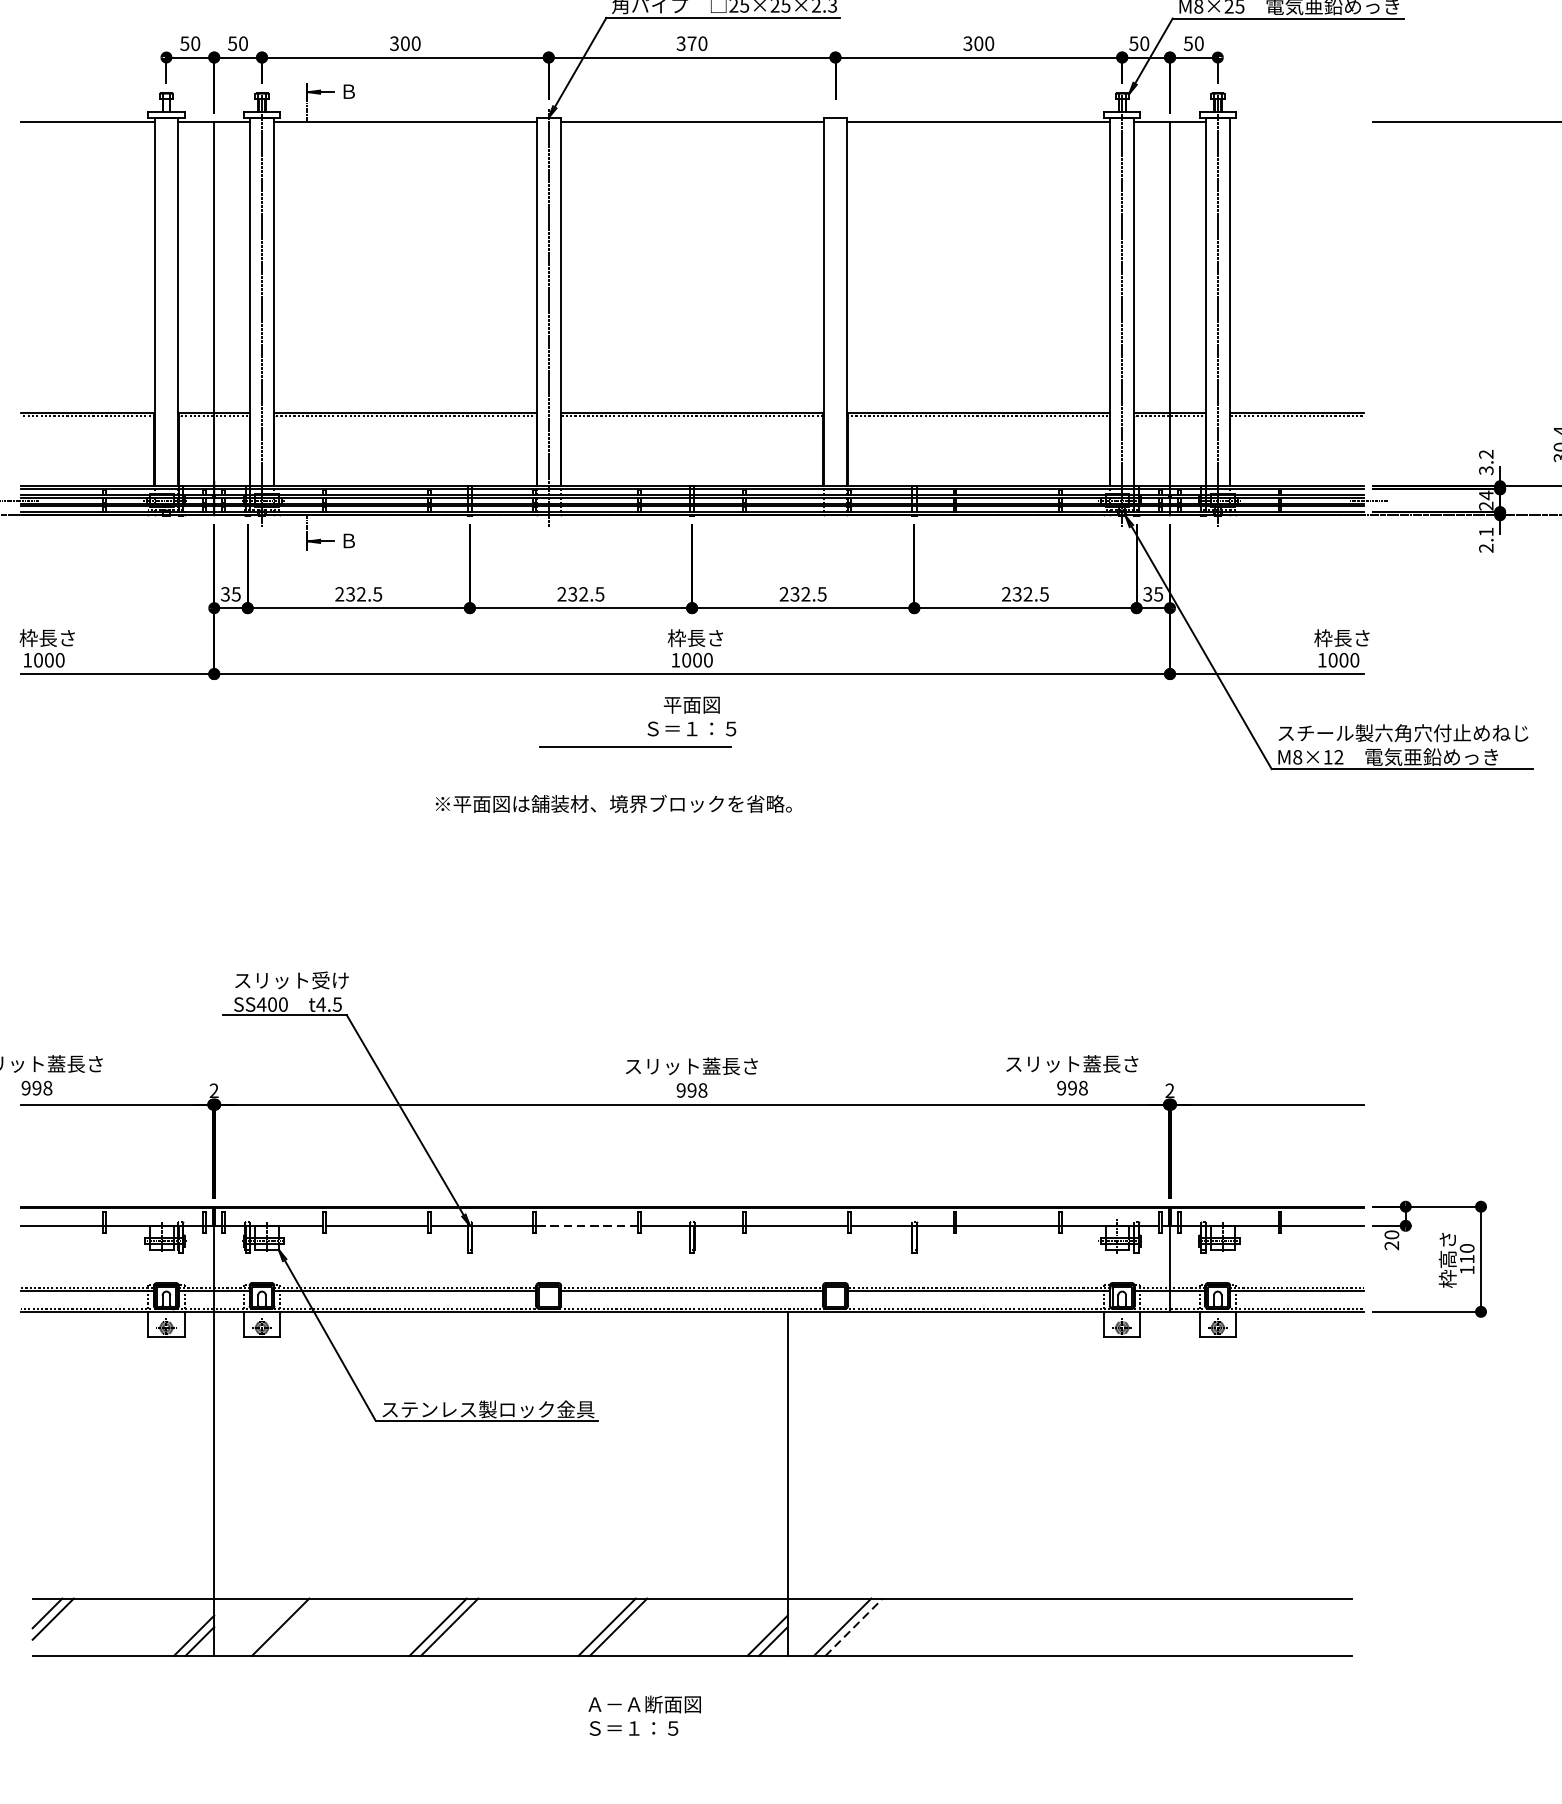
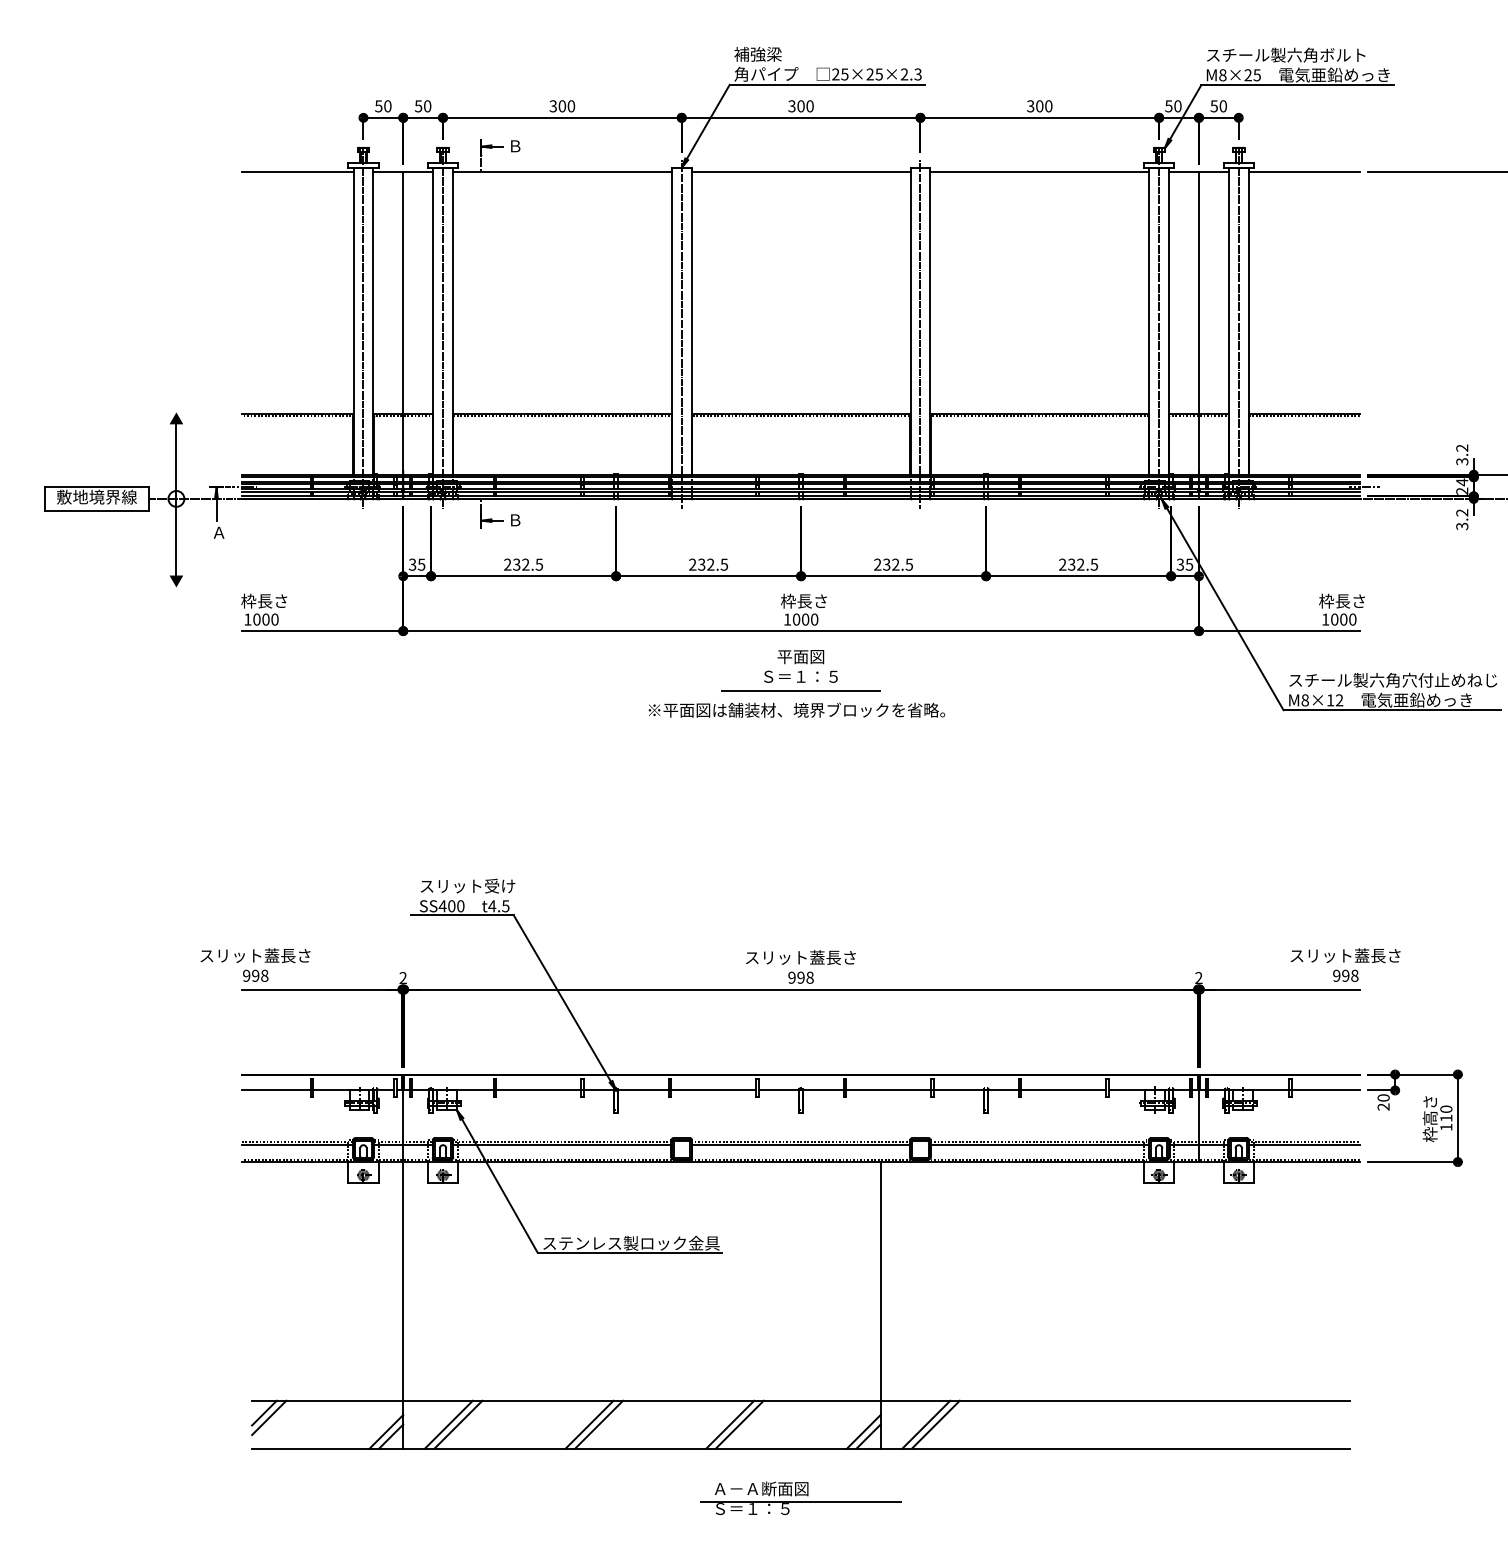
text: (691, 43) -> (800, 106), 370 -> 300
line: (1296, 122) -> (1304, 171), added
line: (166, 309) -> (363, 327), added
line: (835, 317) -> (920, 334), added
text: (1486, 540) -> (1462, 519), 2.1 -> 3.2
line: (634, 745) -> (800, 690), moved
text: (613, 803) -> (796, 709), moved
text: (1072, 1074) -> (1345, 964), moved
line: (586, 1225) -> (713, 1090), dashed -> solid
line: (268, 1627) -> (448, 1424), added
line: (853, 1627) -> (935, 1424), dashed -> solid
line: (691, 1720) -> (800, 1502), added

